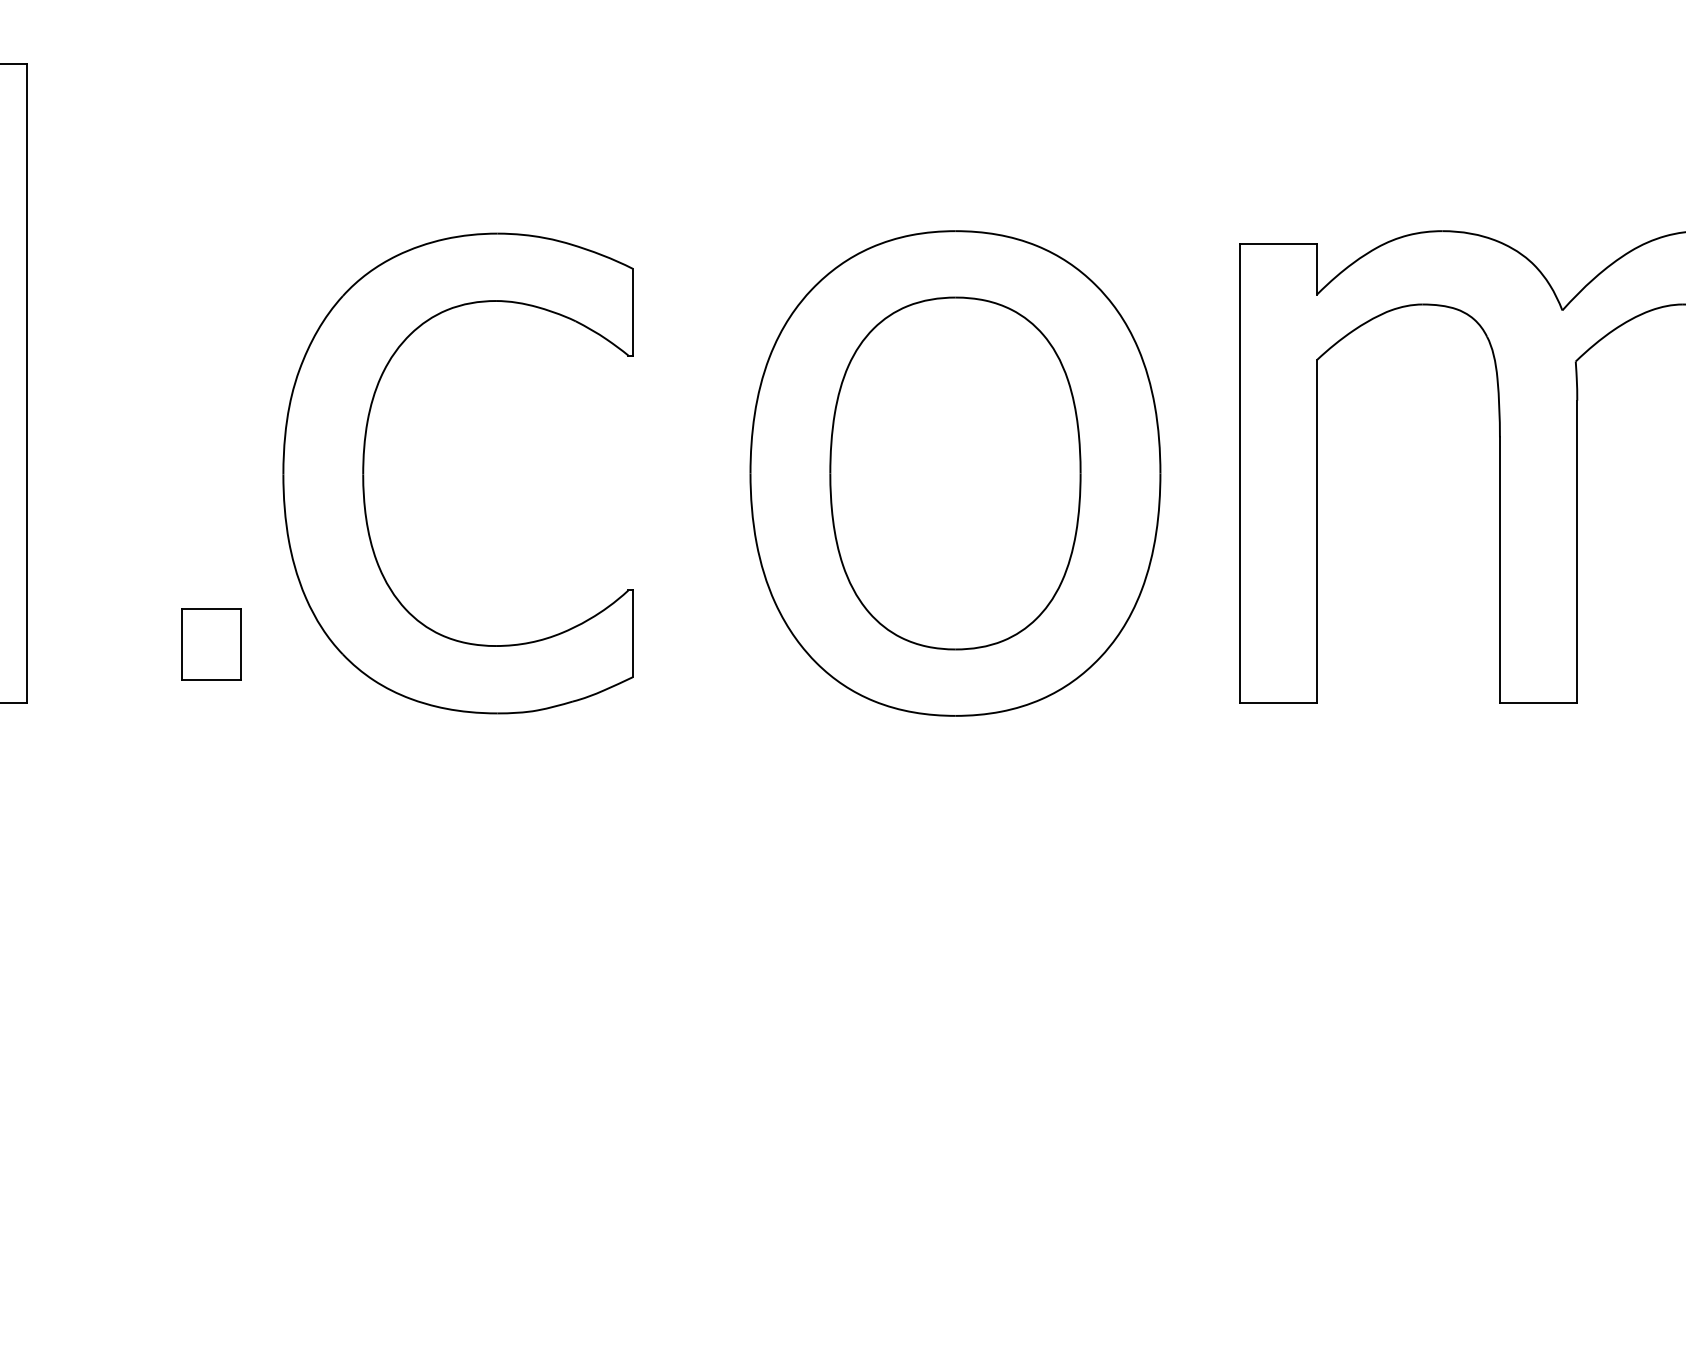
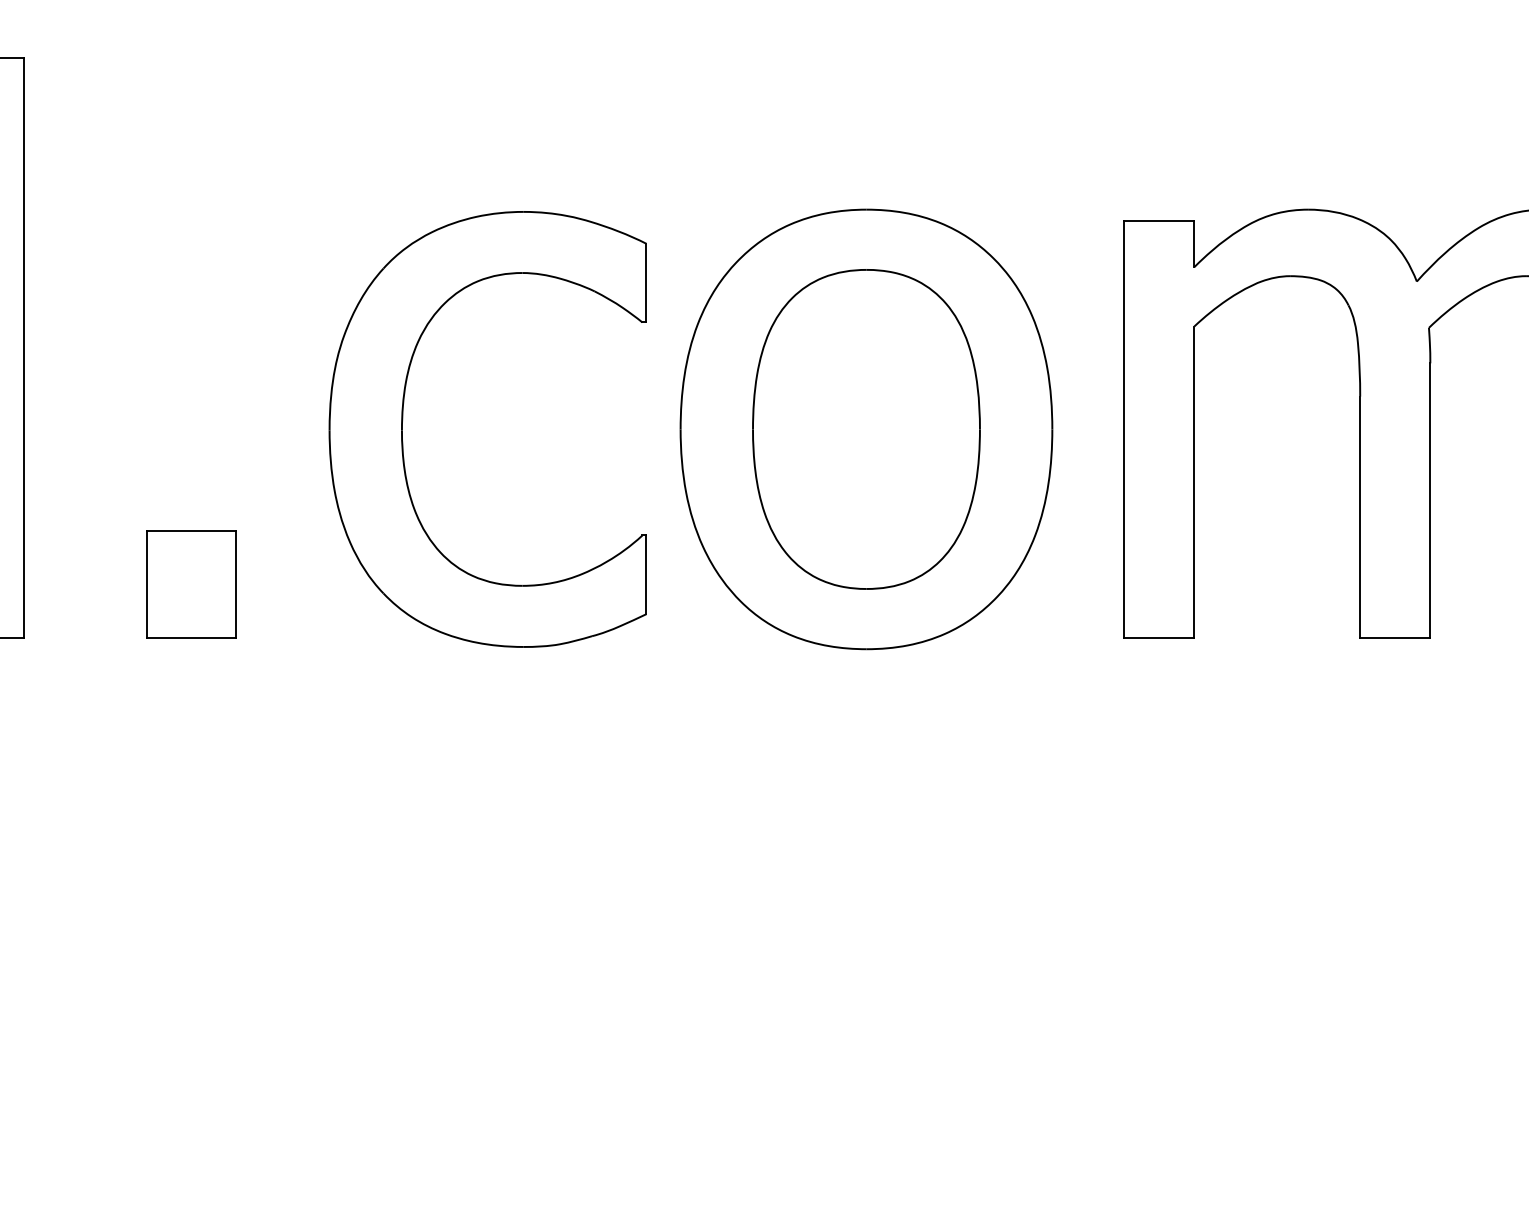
part: (364, 473) -> (403, 429), moved
part: (210, 644) -> (190, 584), size x1.67

